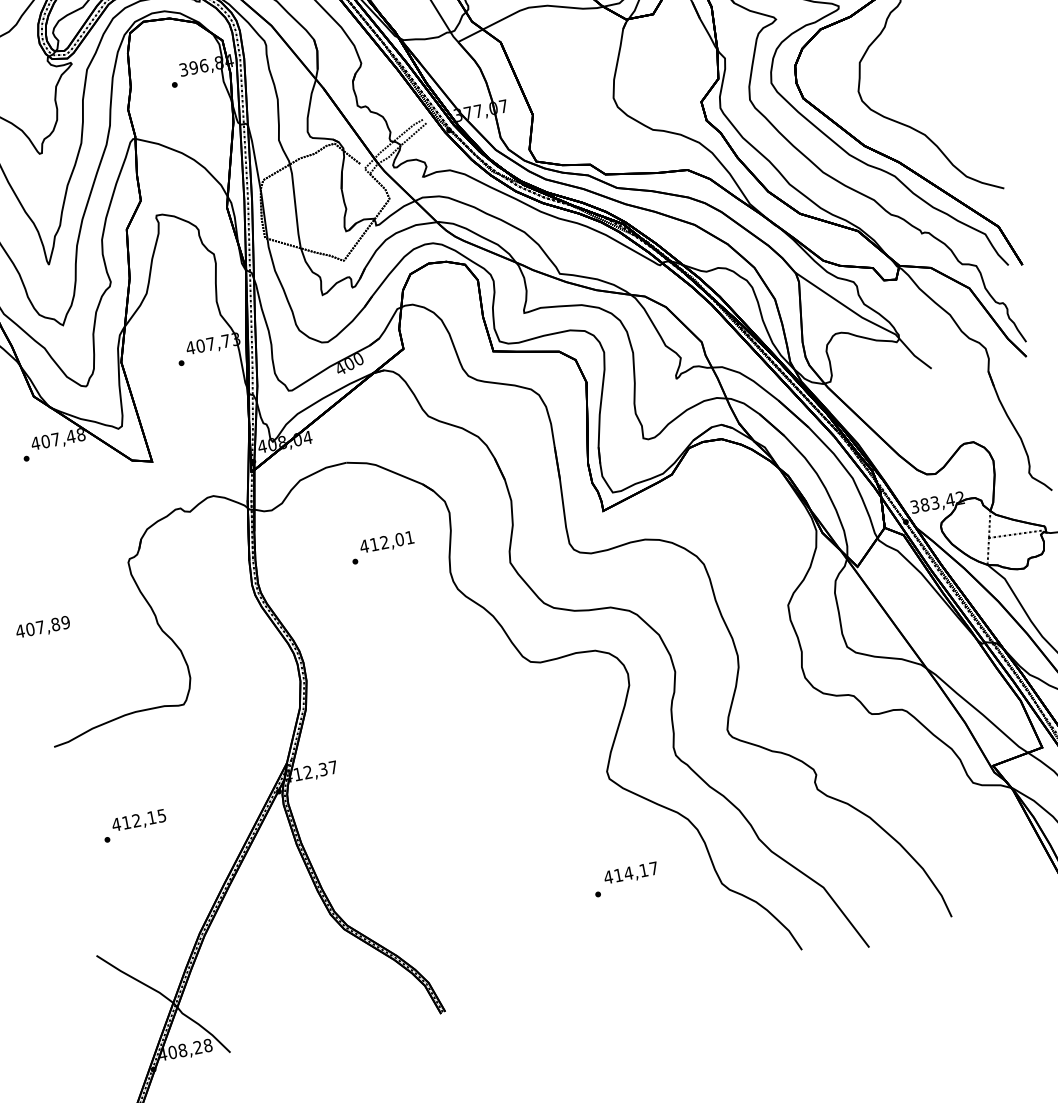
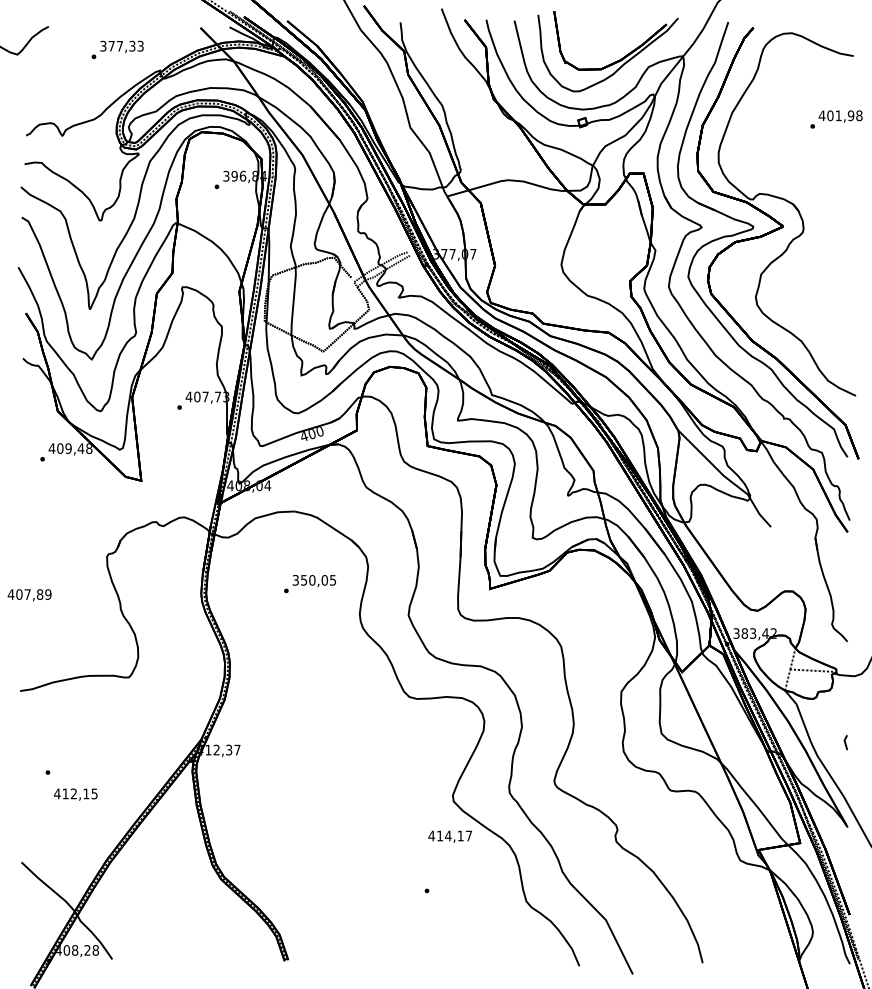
text: (55, 439) -> (68, 448), 407,48 -> 409,48
text: (387, 542) -> (314, 580), 412,01 -> 350,05
text: (138, 821) -> (75, 794), moved
text: (630, 873) -> (449, 836), moved

